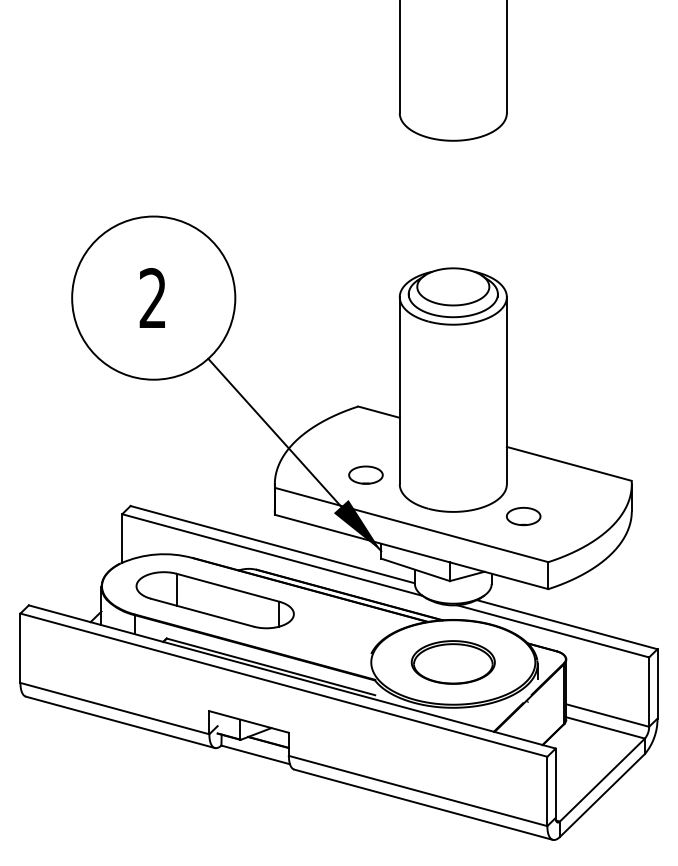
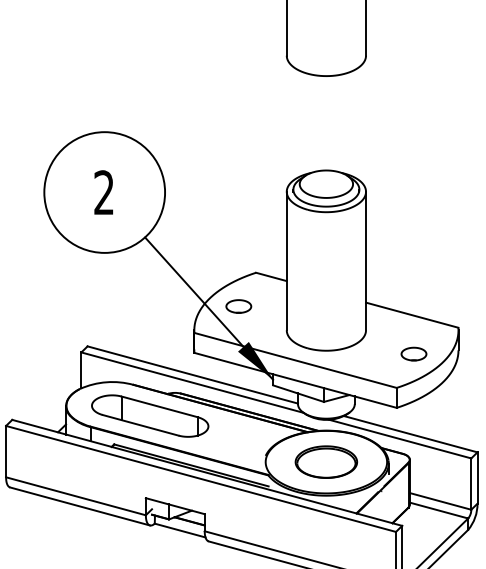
part: (365, 474) -> (238, 306), moved
part: (523, 516) -> (413, 354), moved

